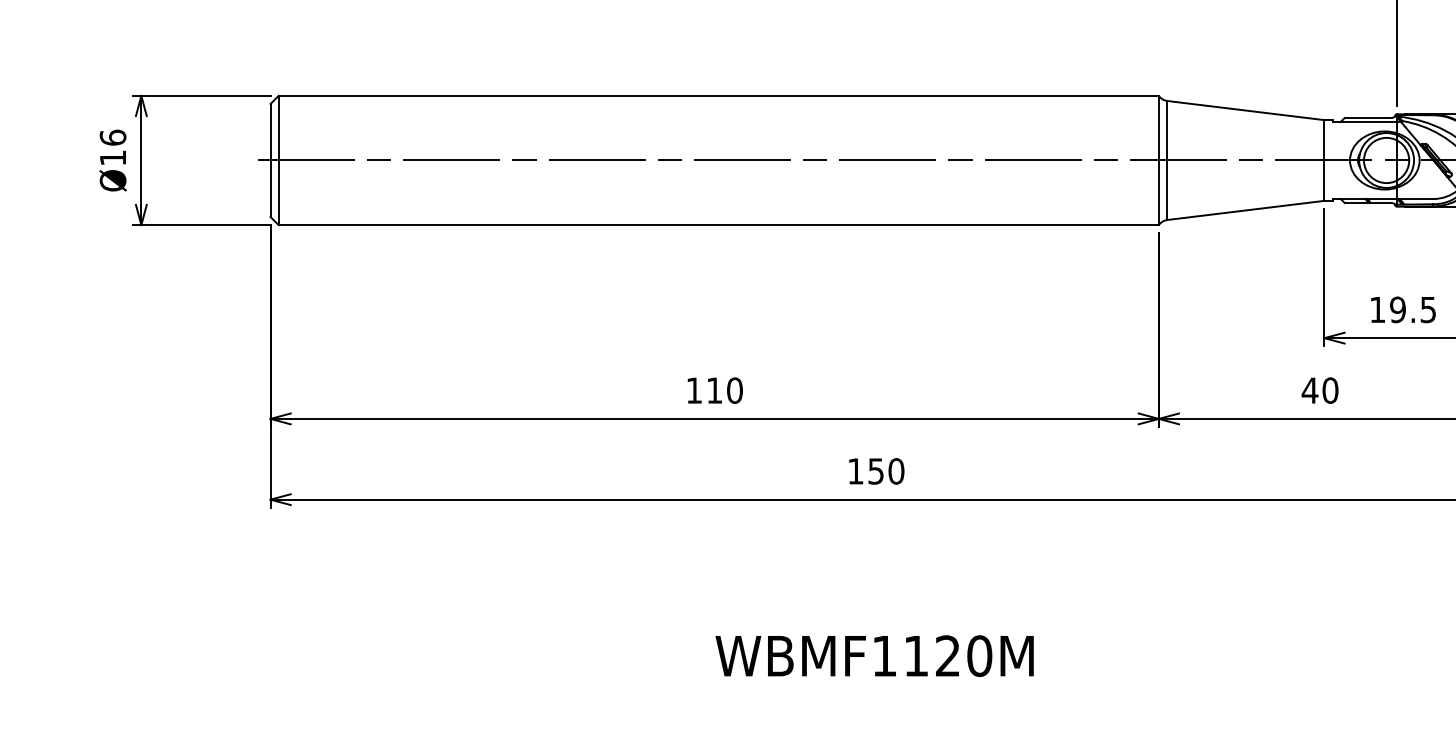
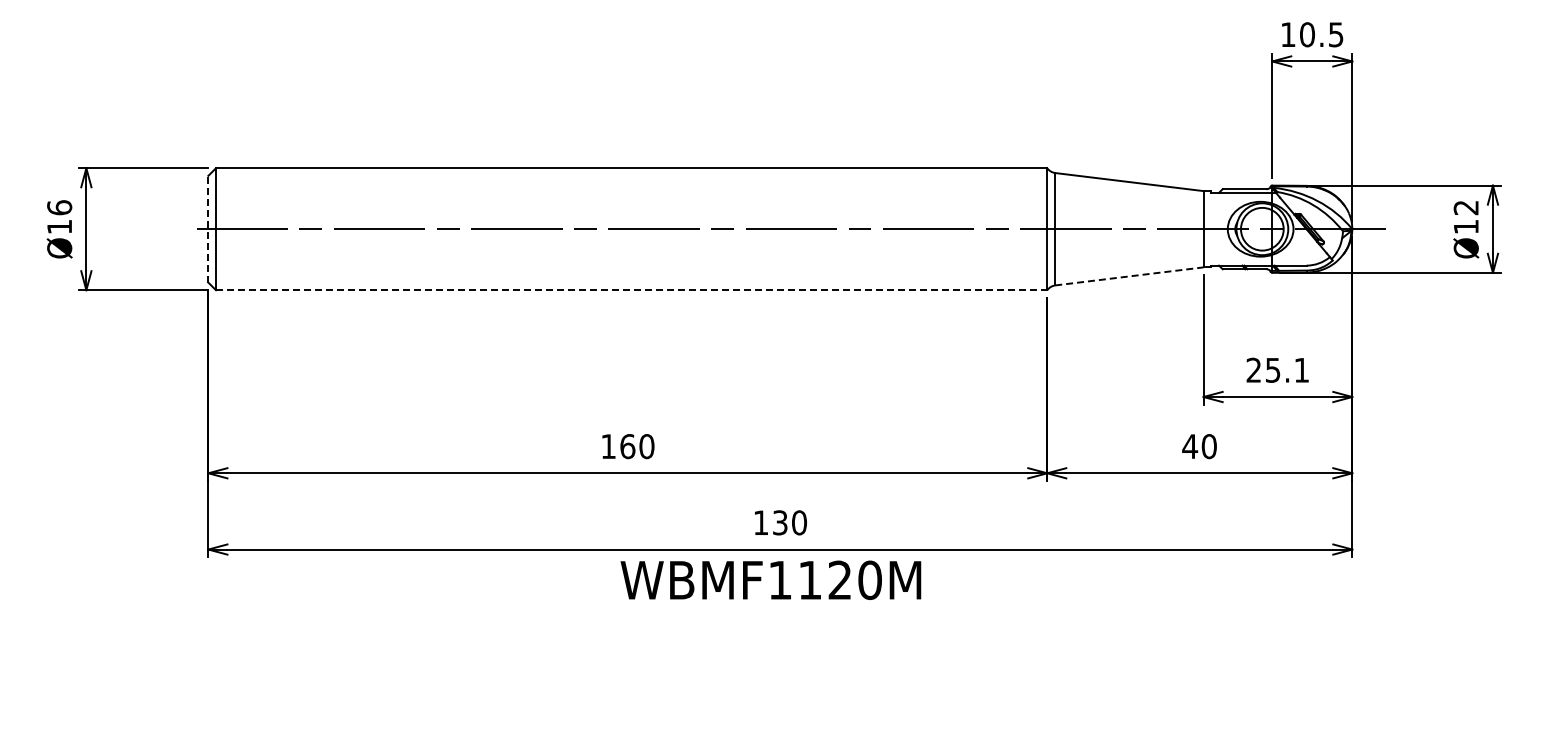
line: (270, 159) -> (208, 228), solid -> dashed
line: (1245, 210) -> (1129, 276), solid -> dashed
line: (718, 225) -> (631, 290), solid -> dashed
text: (1402, 309) -> (1277, 369), 19.5 -> 25.1
text: (714, 390) -> (627, 446), 110 -> 160
text: (876, 471) -> (780, 522), 150 -> 130
text: (874, 655) -> (770, 579), moved

